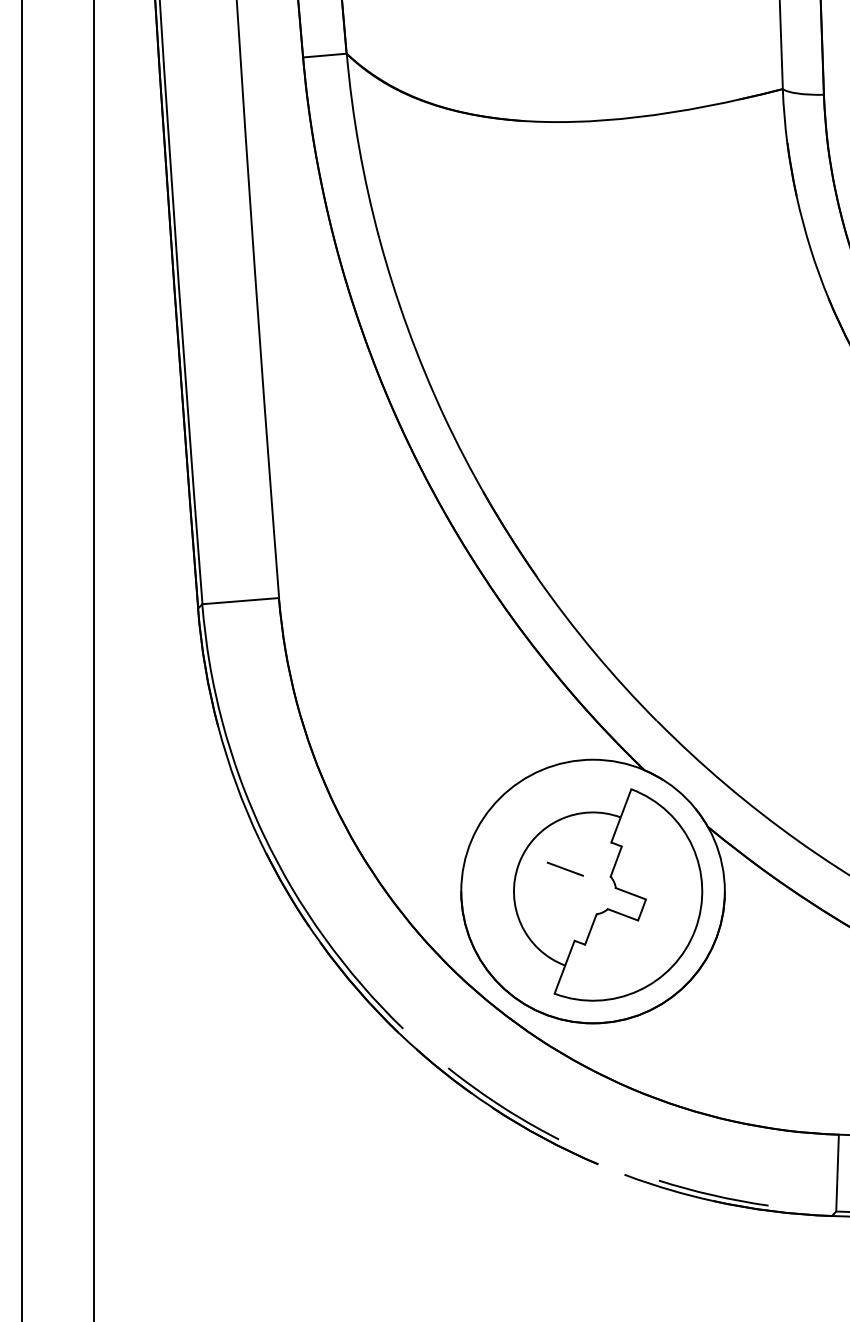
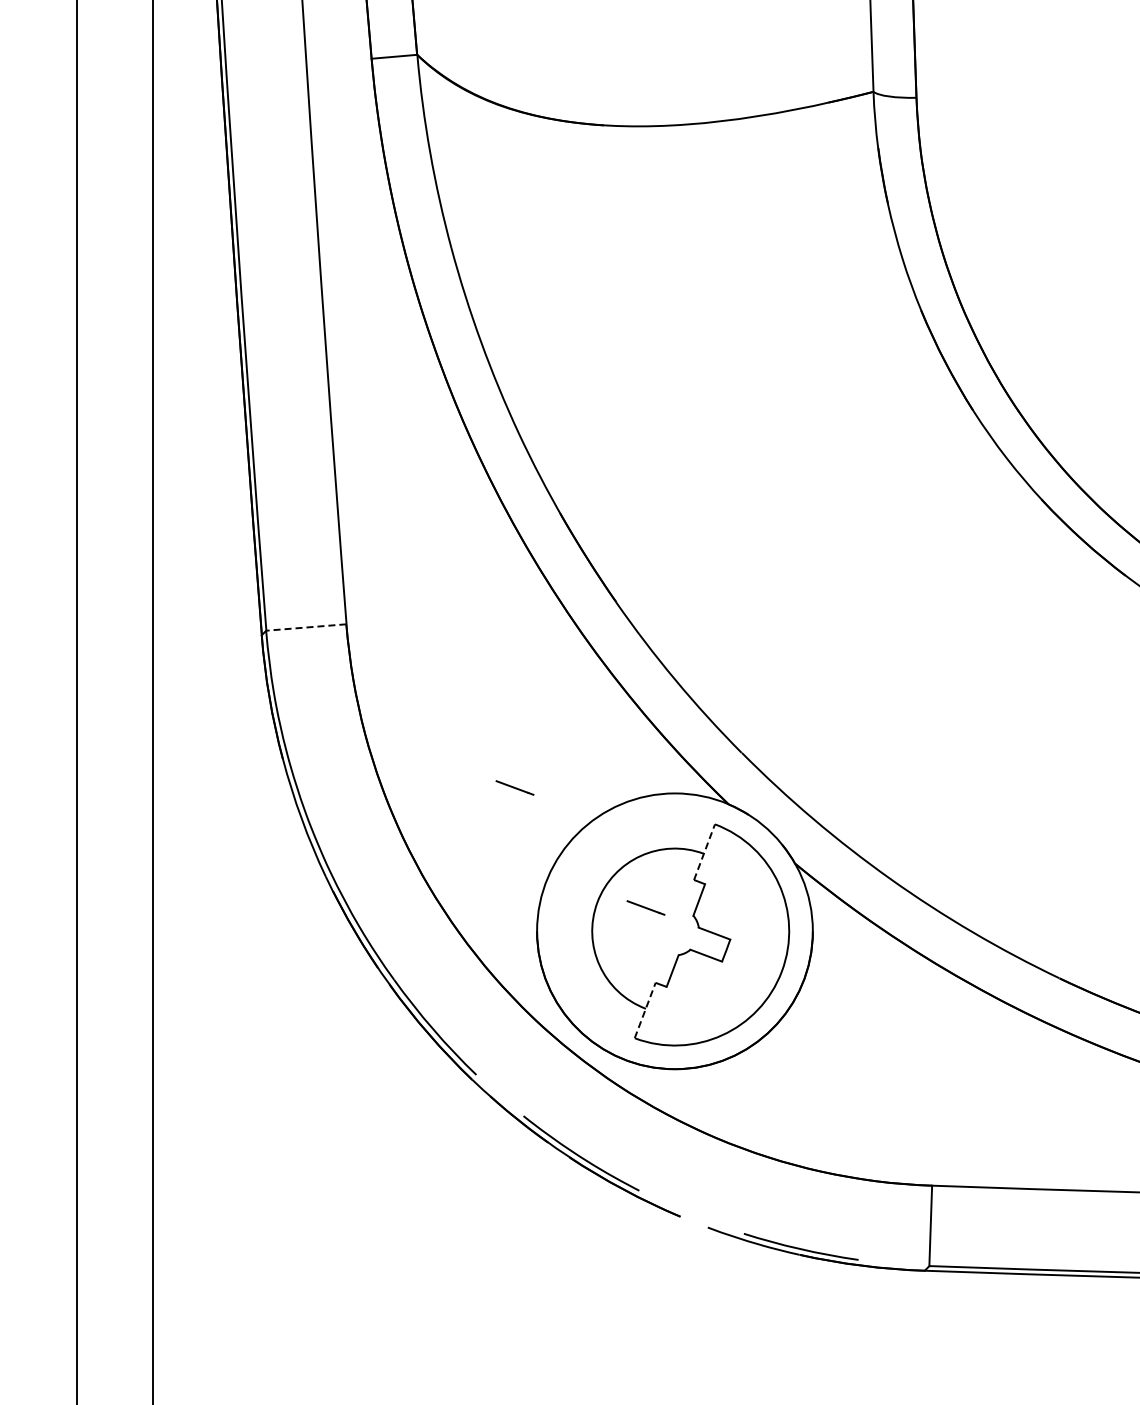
line: (239, 601) -> (305, 627), solid -> dashed
line: (439, 754) -> (514, 787), added
line: (621, 816) -> (704, 852), solid -> dashed
line: (564, 967) -> (645, 1010), solid -> dashed

